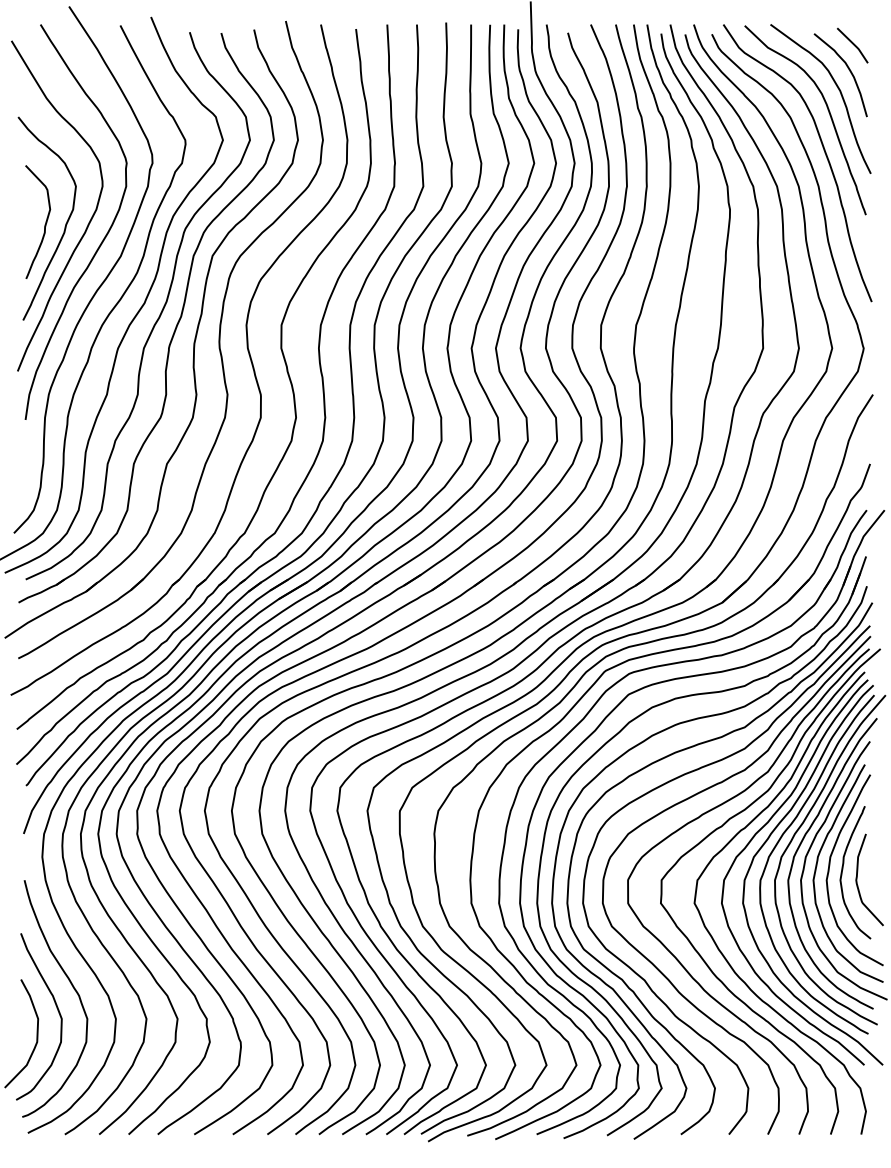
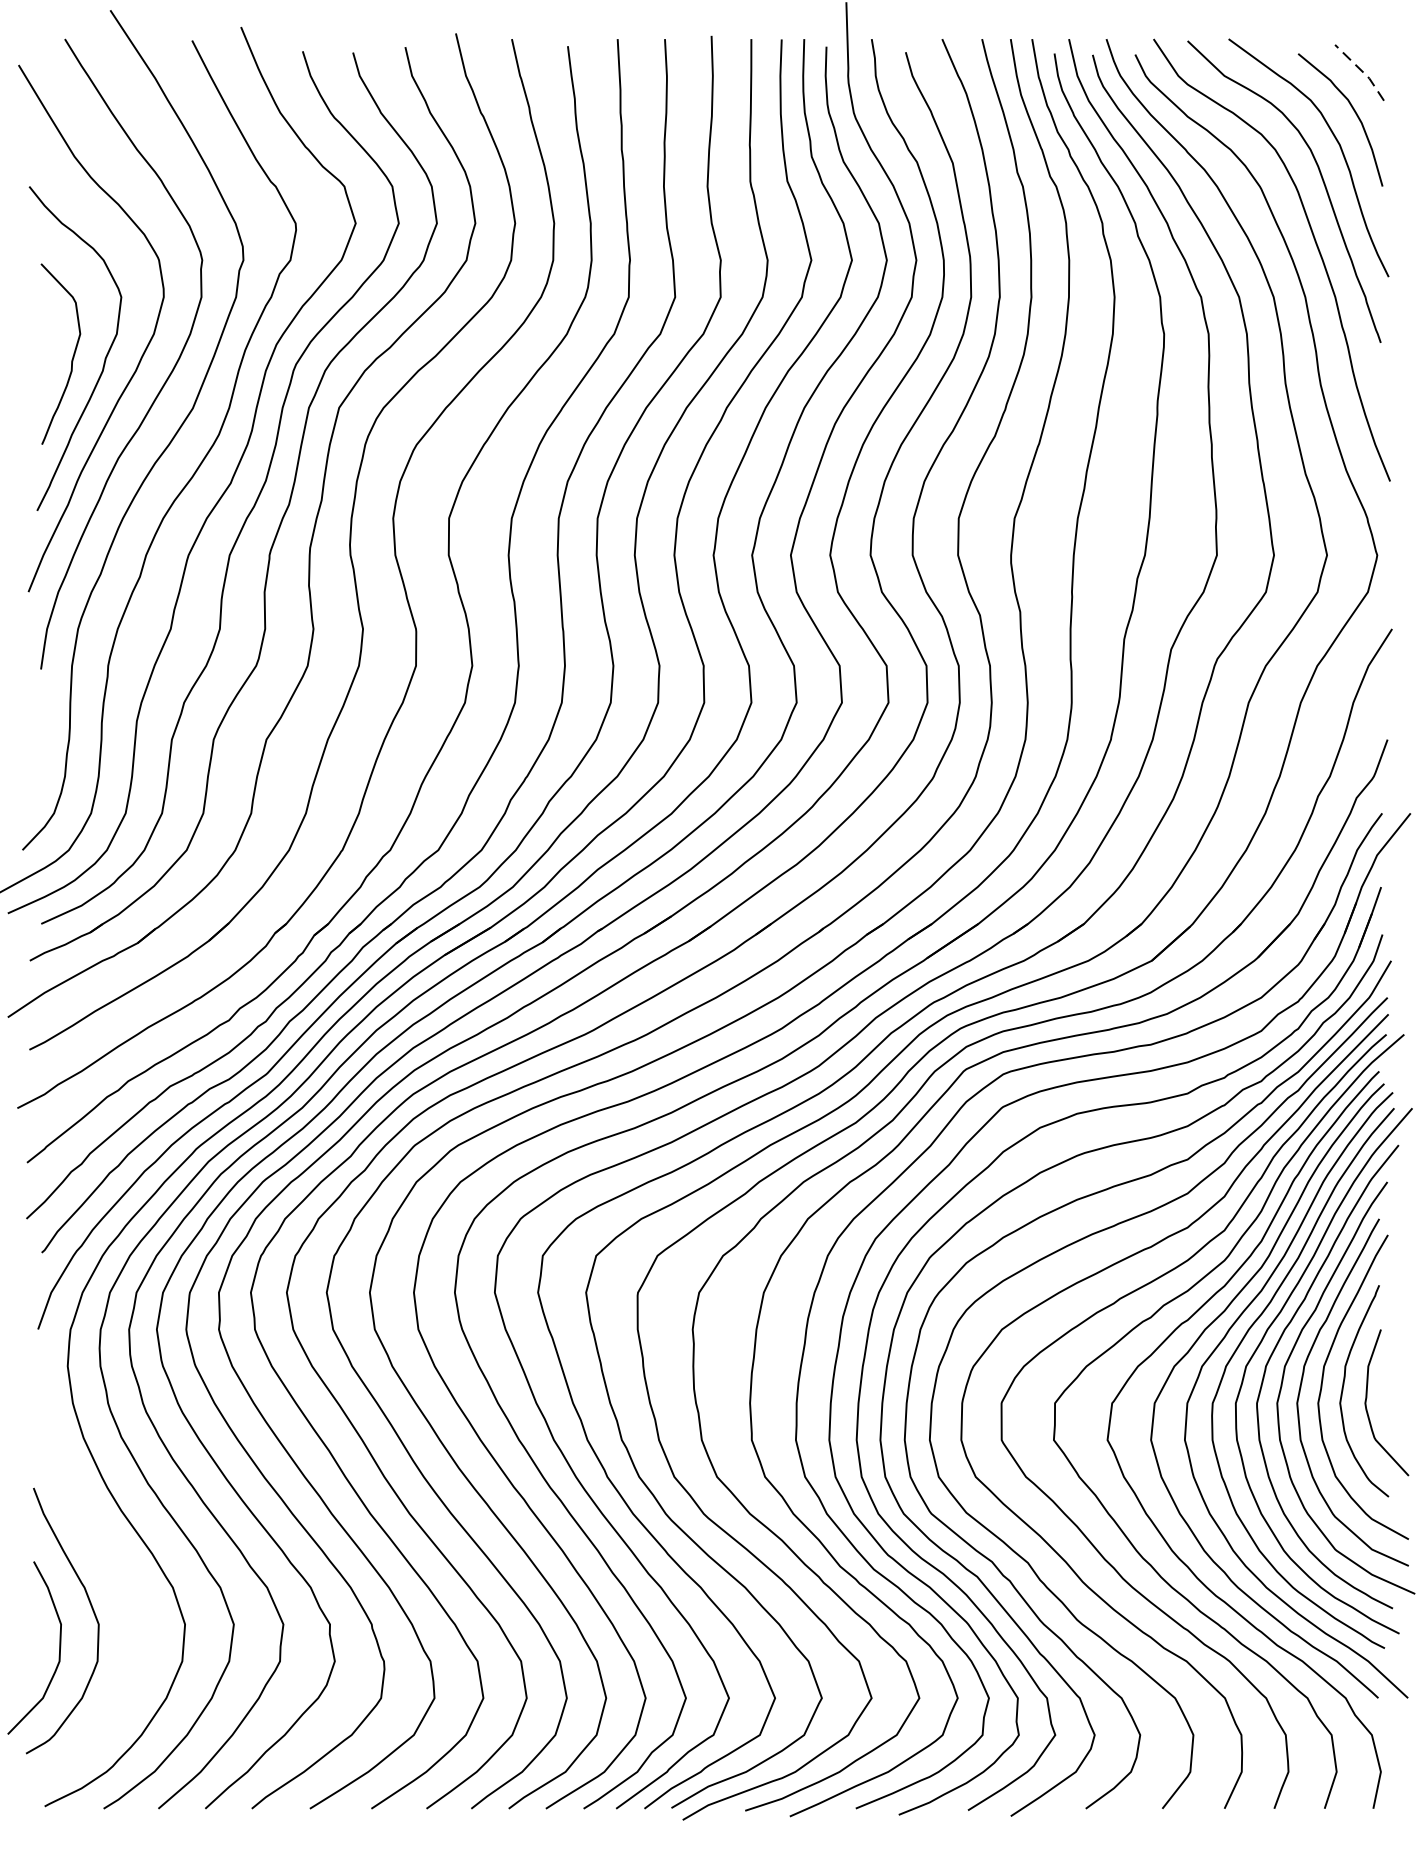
line: (855, 45) -> (1364, 72), solid -> dashed
curve: (72, 987) -> (115, 1574), removed

